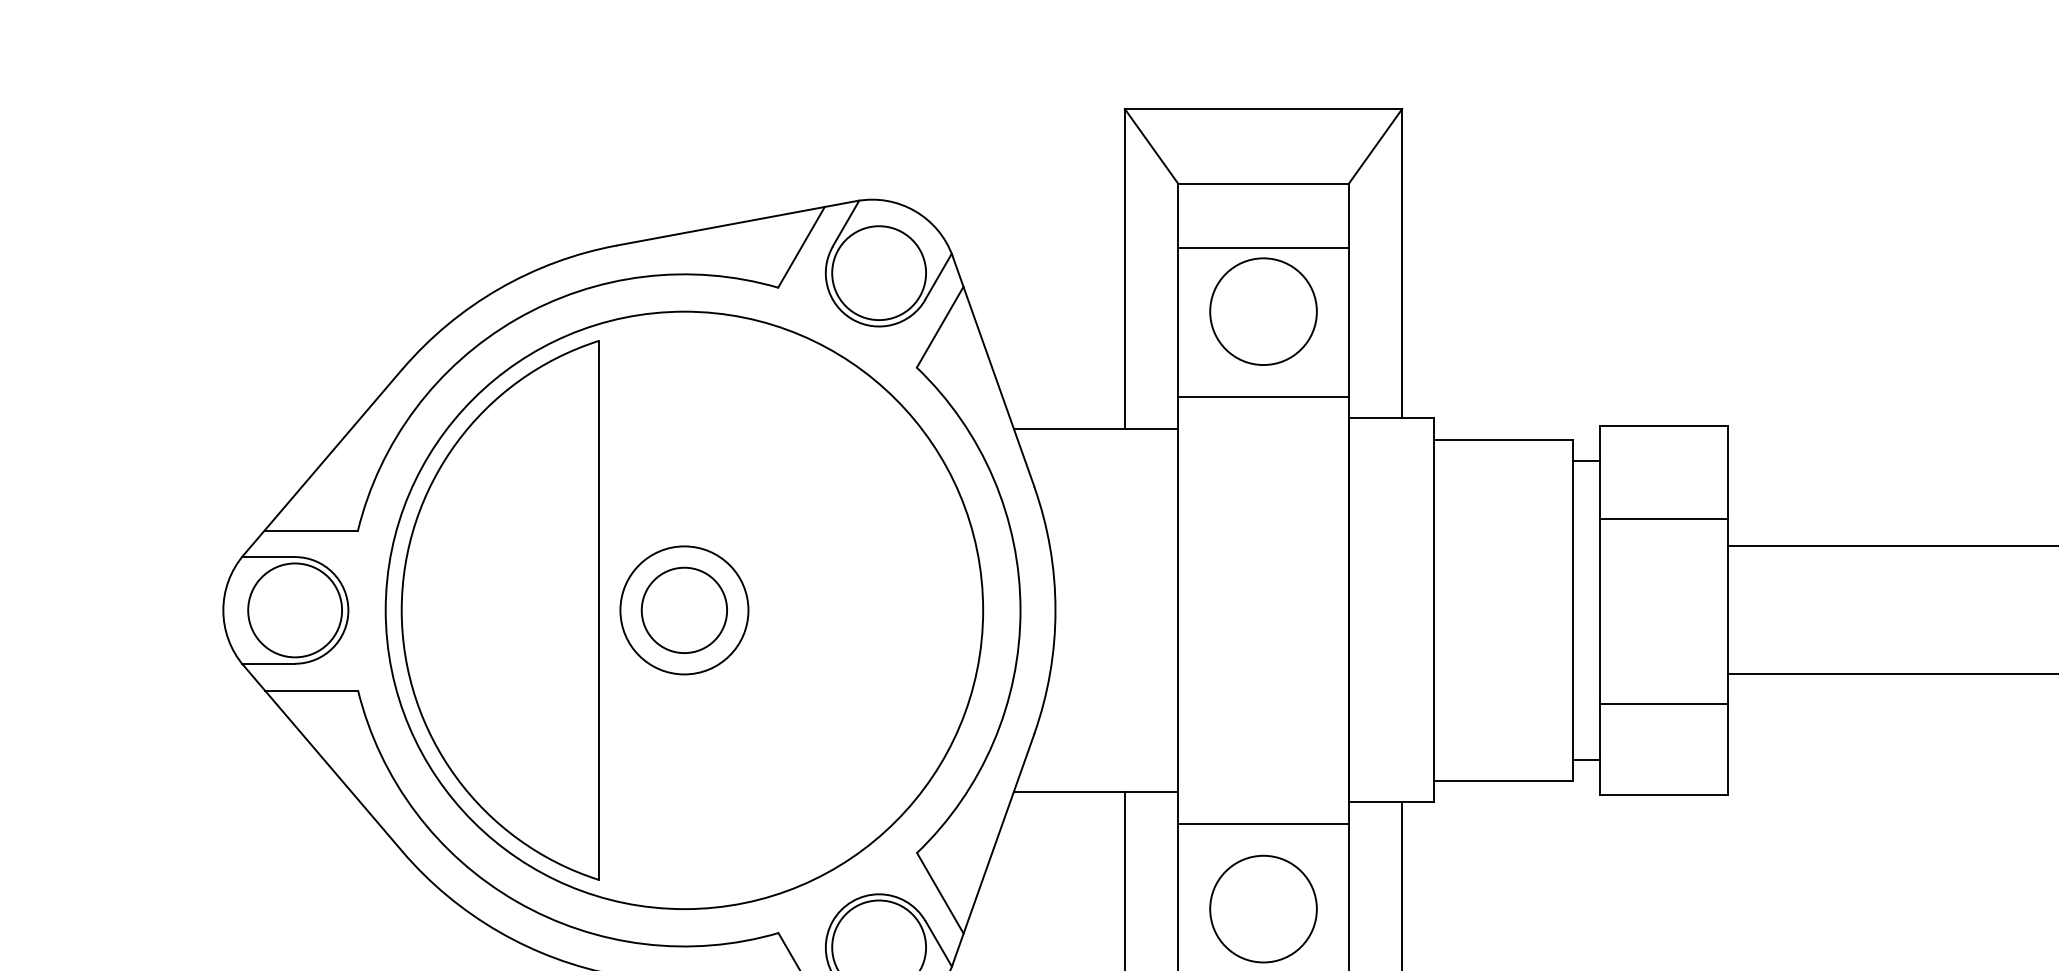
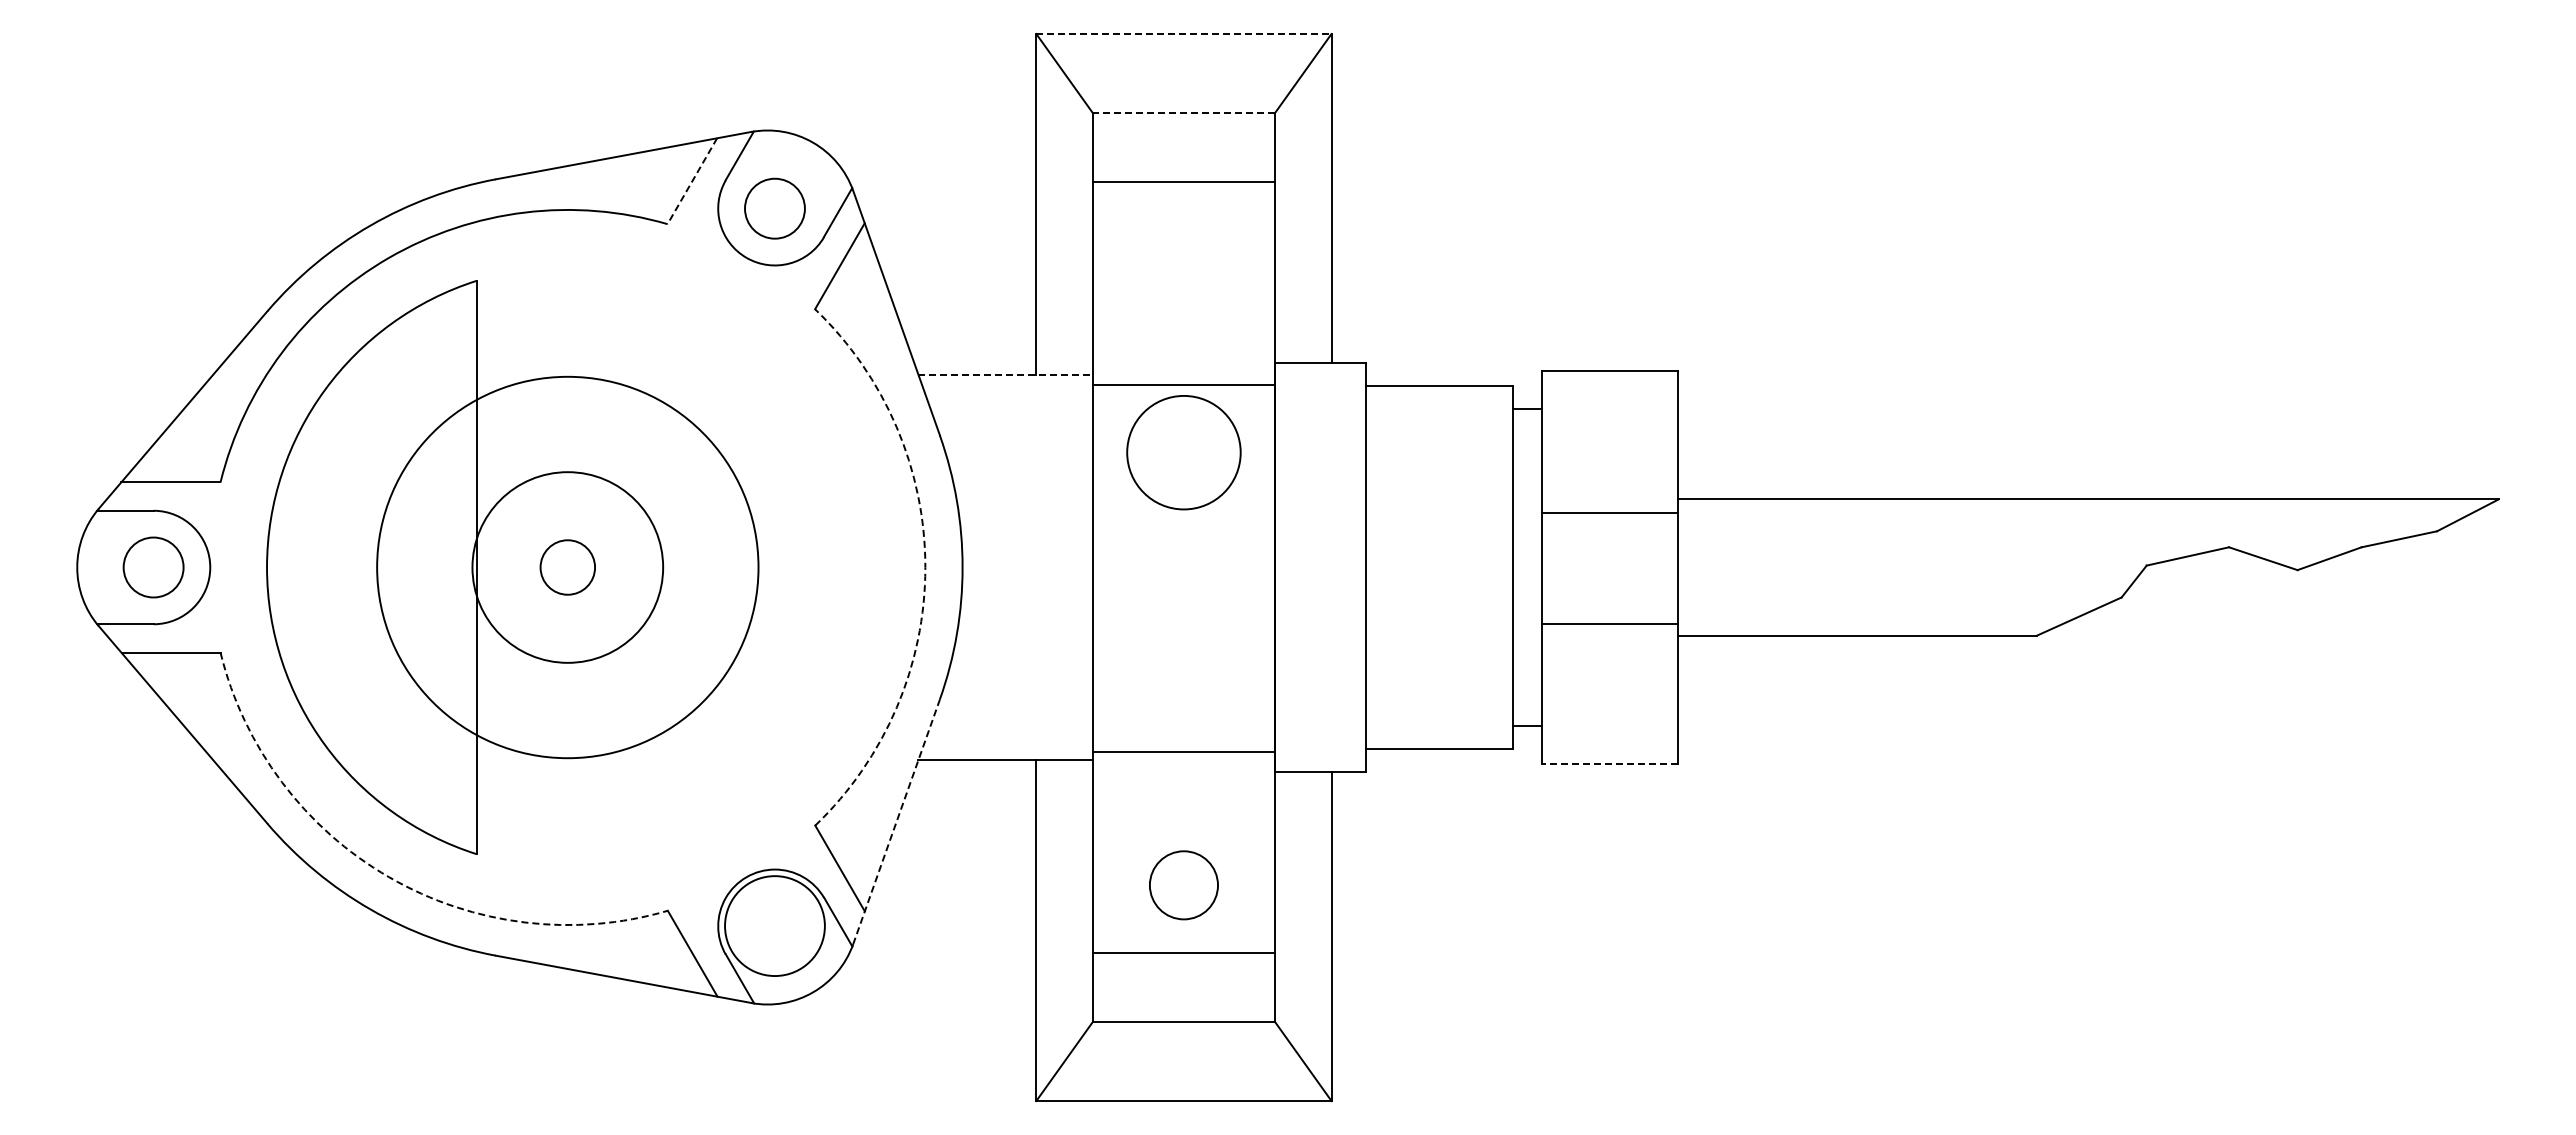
line: (1263, 109) -> (1183, 34), solid -> dashed
line: (1263, 183) -> (1183, 113), solid -> dashed
line: (801, 247) -> (692, 181), solid -> dashed
circle: (878, 272) -> (774, 208), size x0.6
circle: (1263, 311) -> (1183, 452), moved
line: (1263, 397) -> (1183, 385), moved
line: (1096, 429) -> (1006, 374), solid -> dashed
line: (1663, 519) -> (1609, 513), moved
circle: (295, 610) -> (153, 567), size x0.6
circle: (684, 610) -> (567, 567), size x0.6
circle: (684, 610) -> (567, 567), size x0.6
circle: (684, 610) -> (567, 567), size x1.4
arc: (1020, 610) -> (925, 567), solid -> dashed
line: (1663, 703) -> (1609, 623), moved
line: (1663, 795) -> (1609, 764), solid -> dashed
line: (1263, 823) -> (1183, 751), moved
line: (993, 849) -> (896, 821), solid -> dashed
arc: (516, 901) -> (389, 877), solid -> dashed
circle: (1263, 909) -> (1183, 885), size x0.6

